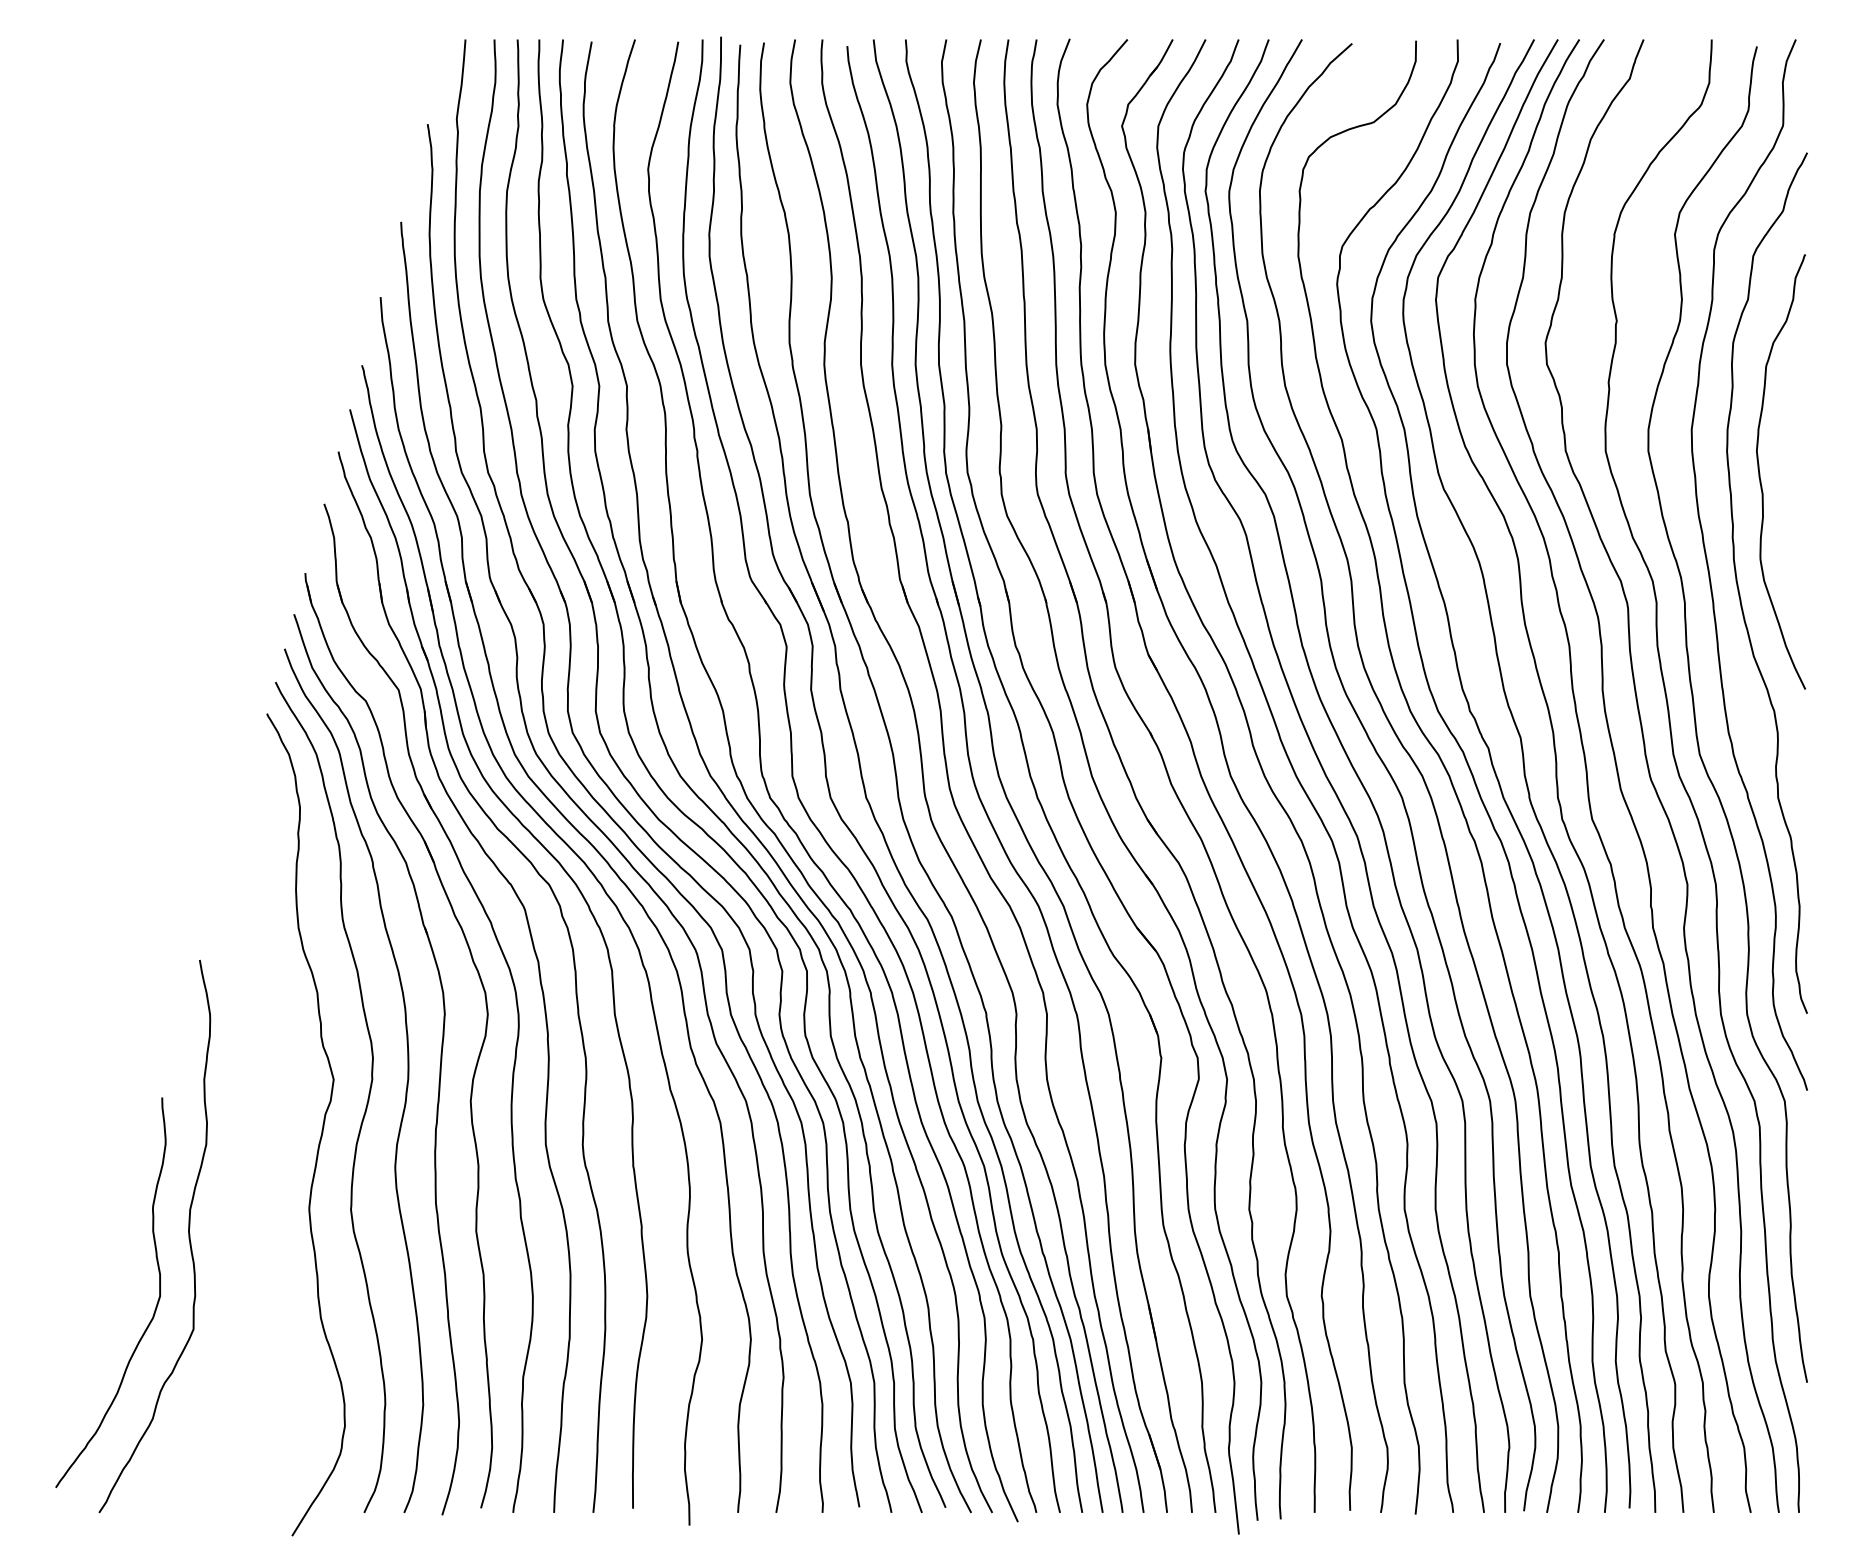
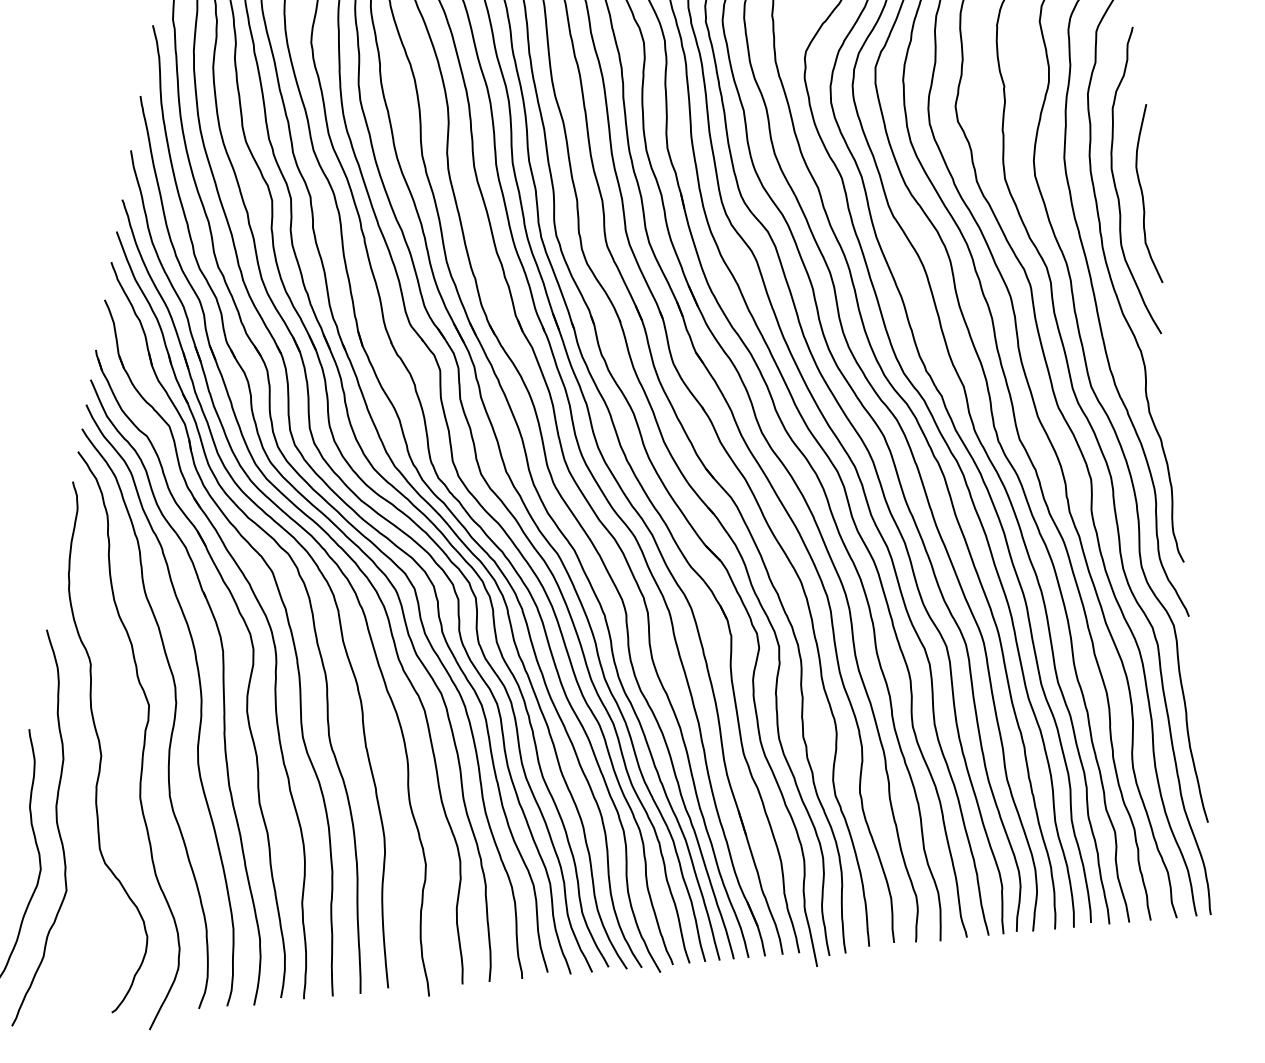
curve: (1797, 491) -> (1142, 194), added
curve: (260, 1131) -> (100, 746), added

